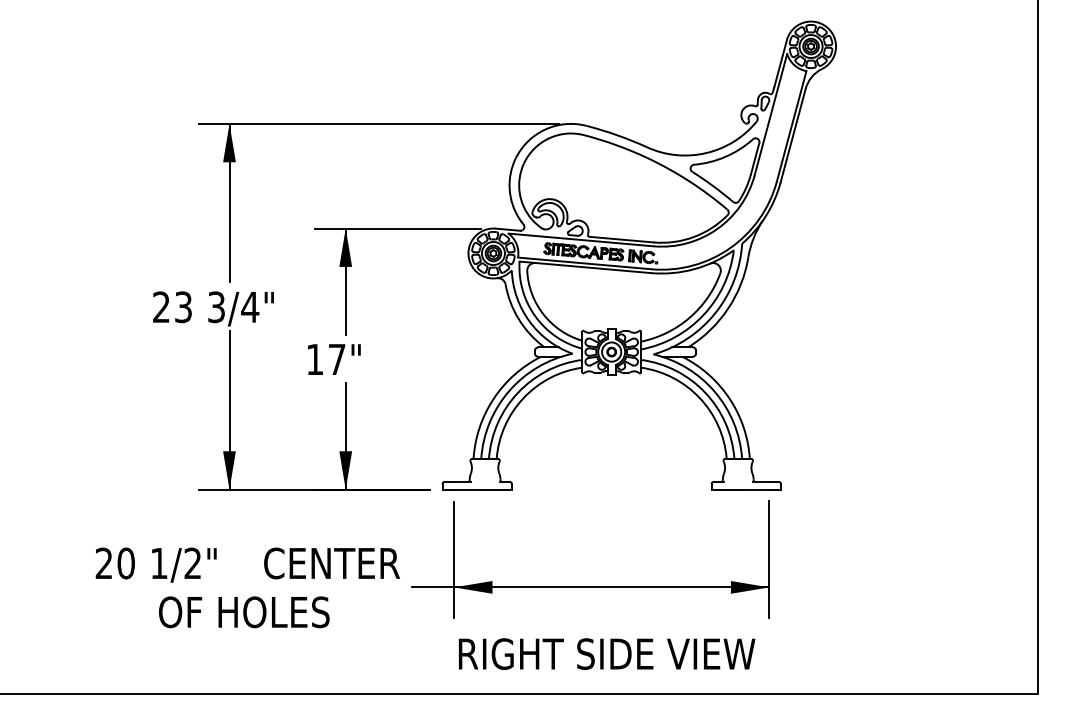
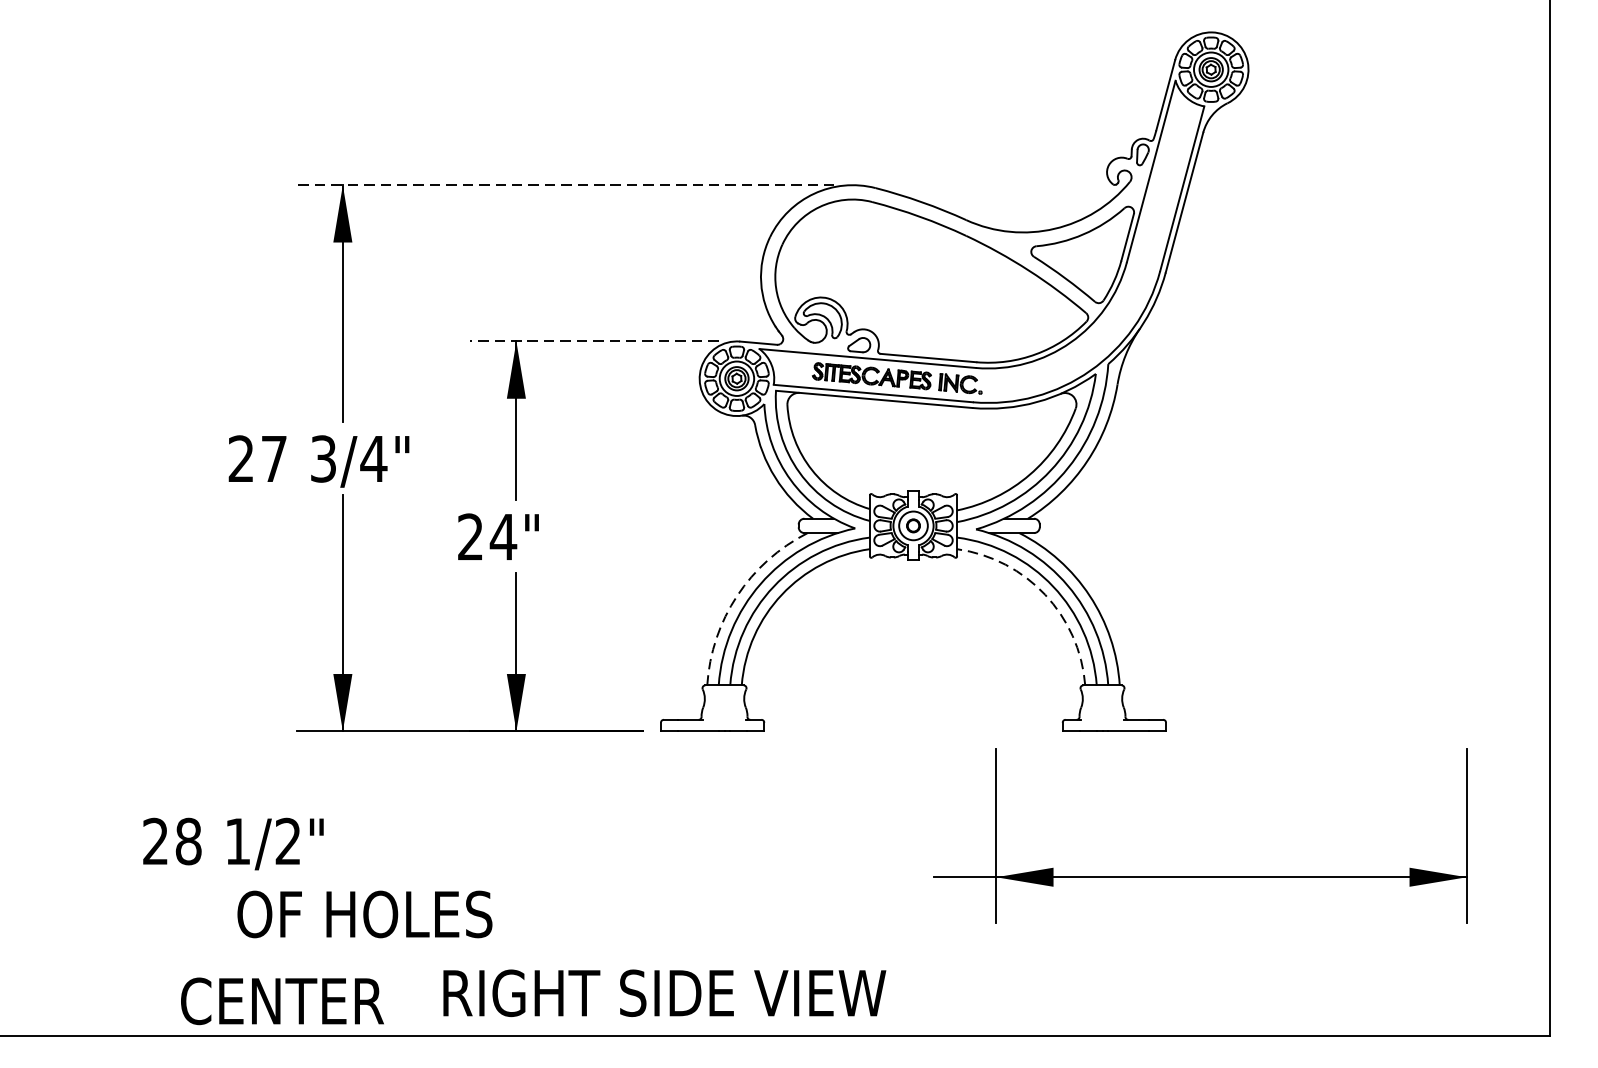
line: (378, 123) -> (565, 184), solid -> dashed
line: (397, 228) -> (593, 341), solid -> dashed
text: (183, 307) -> (274, 459), 23 -> 27
text: (326, 358) -> (487, 535), 17" -> 24"
arc: (493, 398) -> (737, 595), solid -> dashed
arc: (699, 398) -> (1044, 595), solid -> dashed
text: (125, 563) -> (187, 841), 20 -> 28
text: (331, 563) -> (281, 1001), moved
part: (590, 586) -> (1199, 875), moved
text: (607, 653) -> (665, 992), moved

